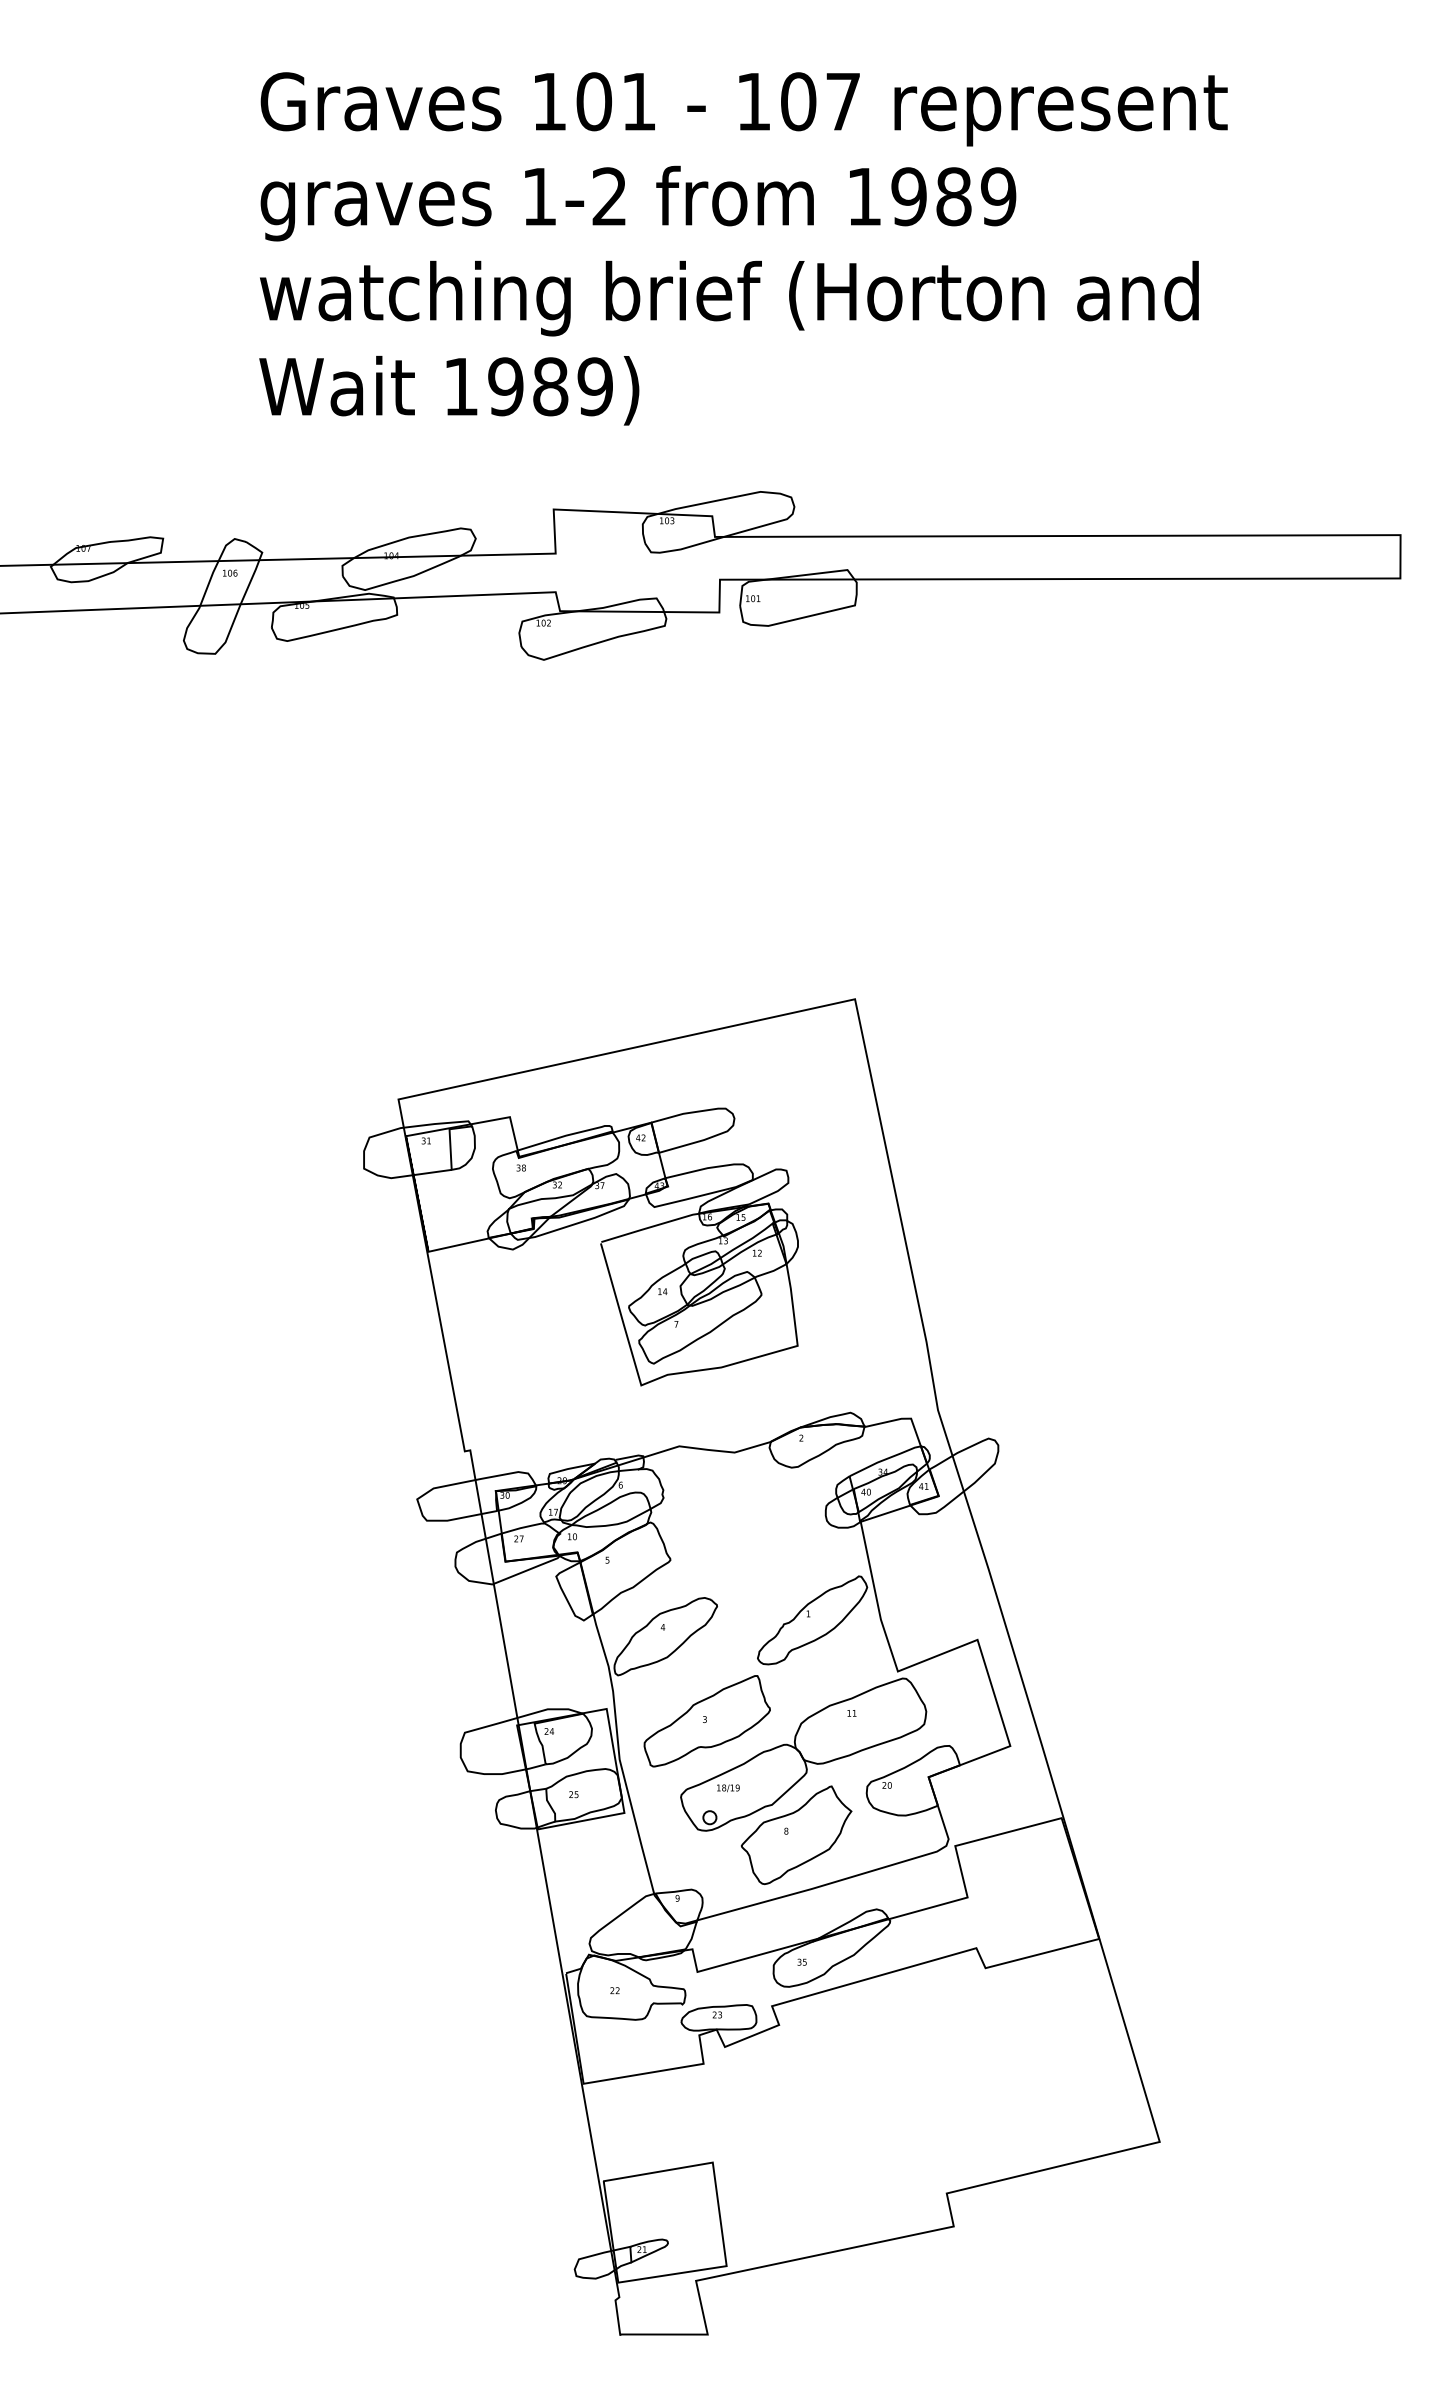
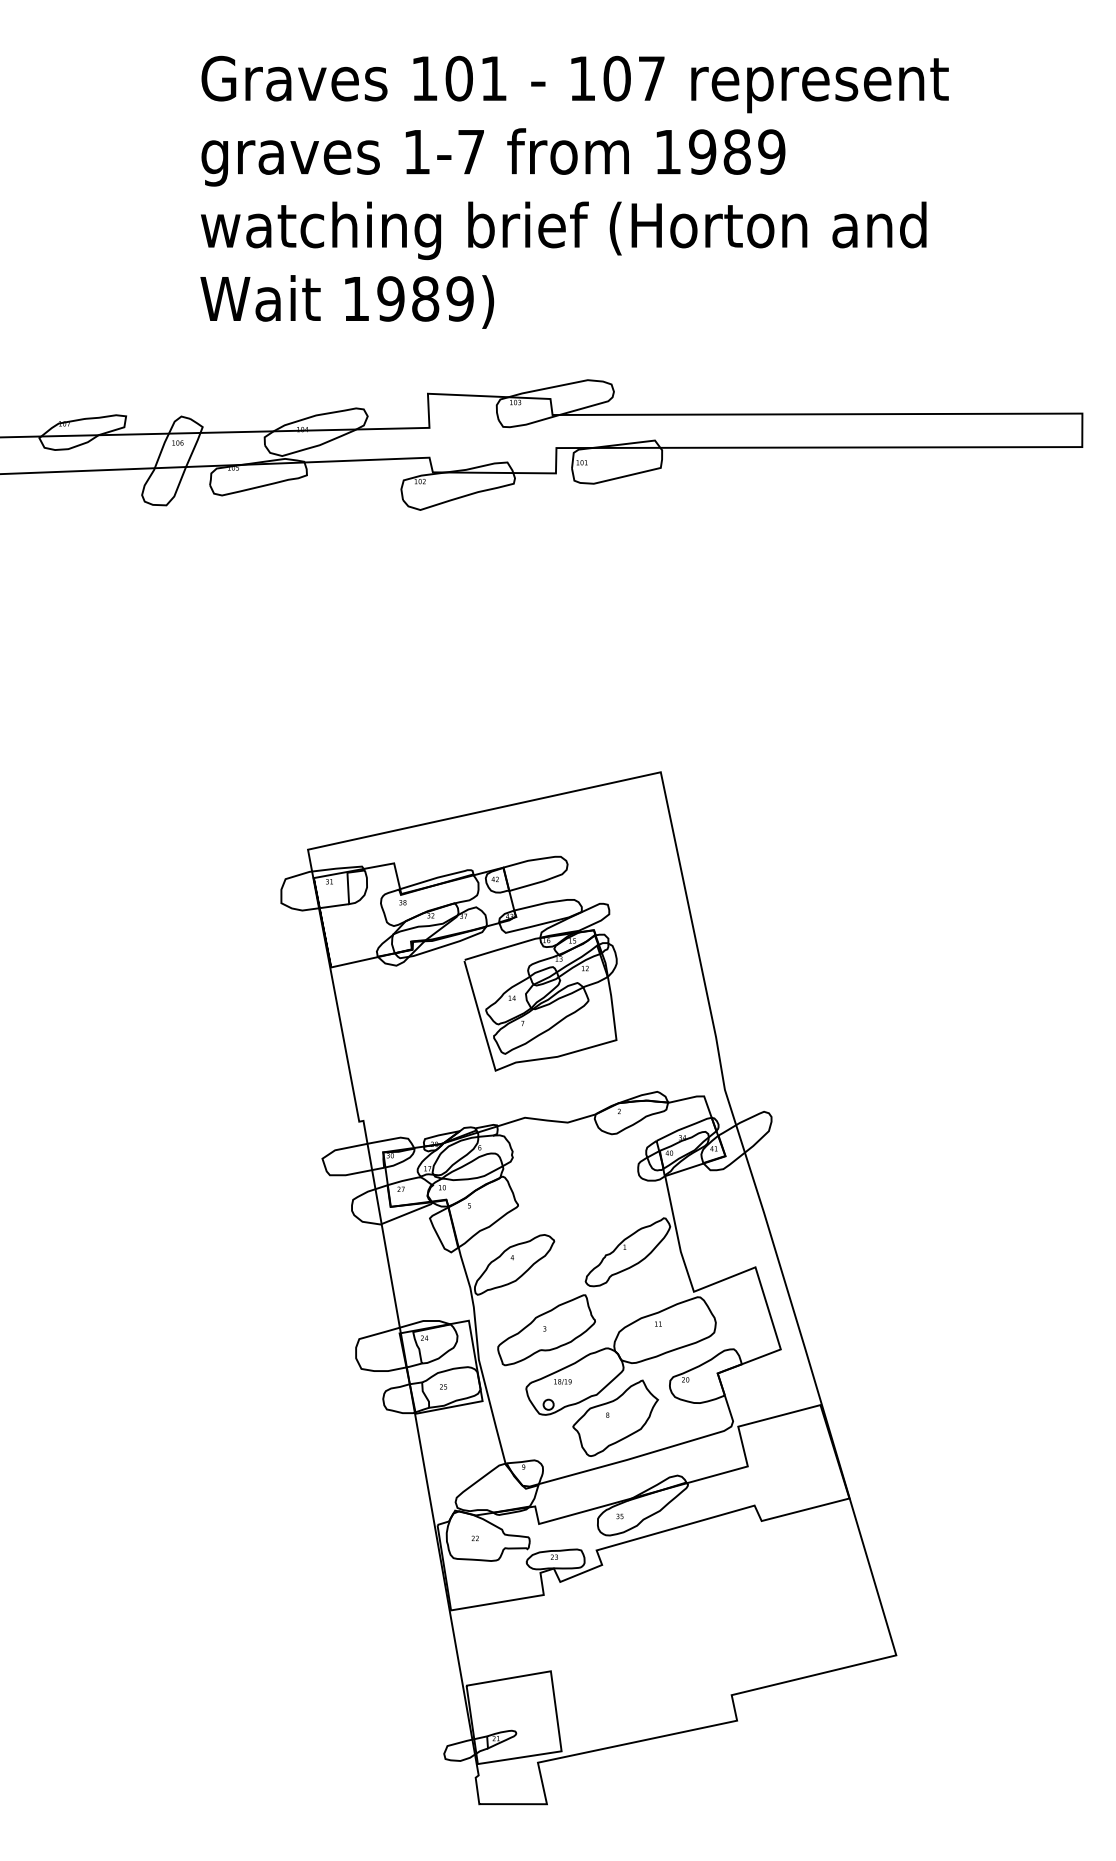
text: (609, 196) -> (471, 151), 1-2 -> 1-7

